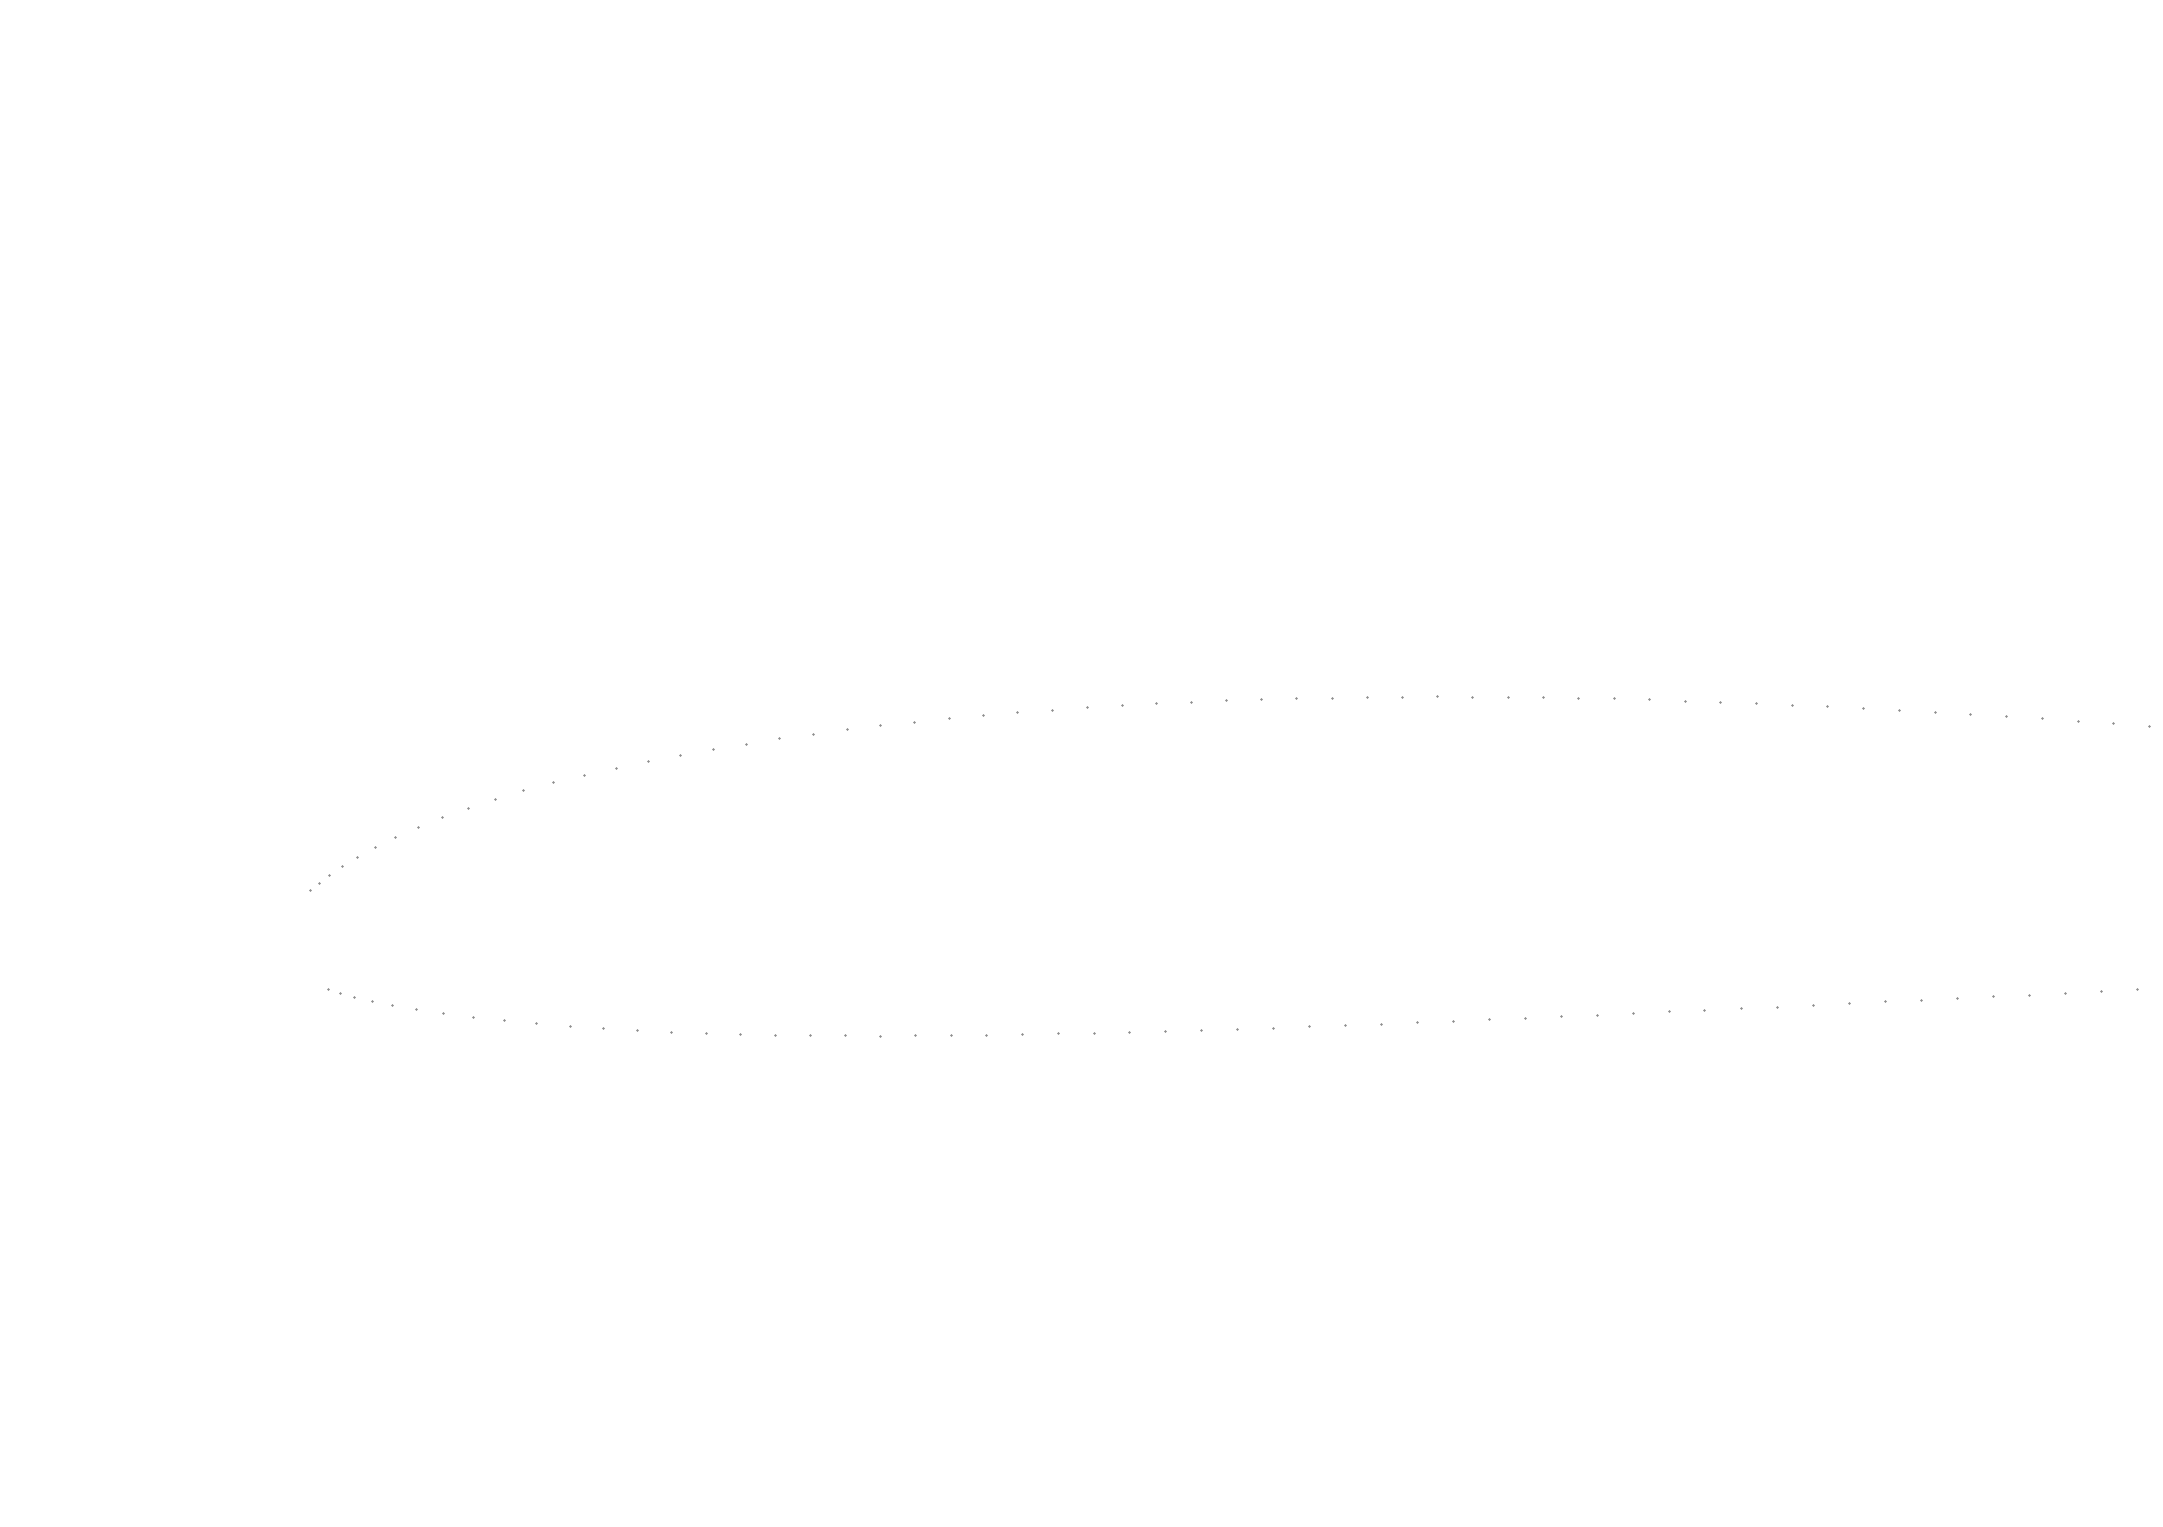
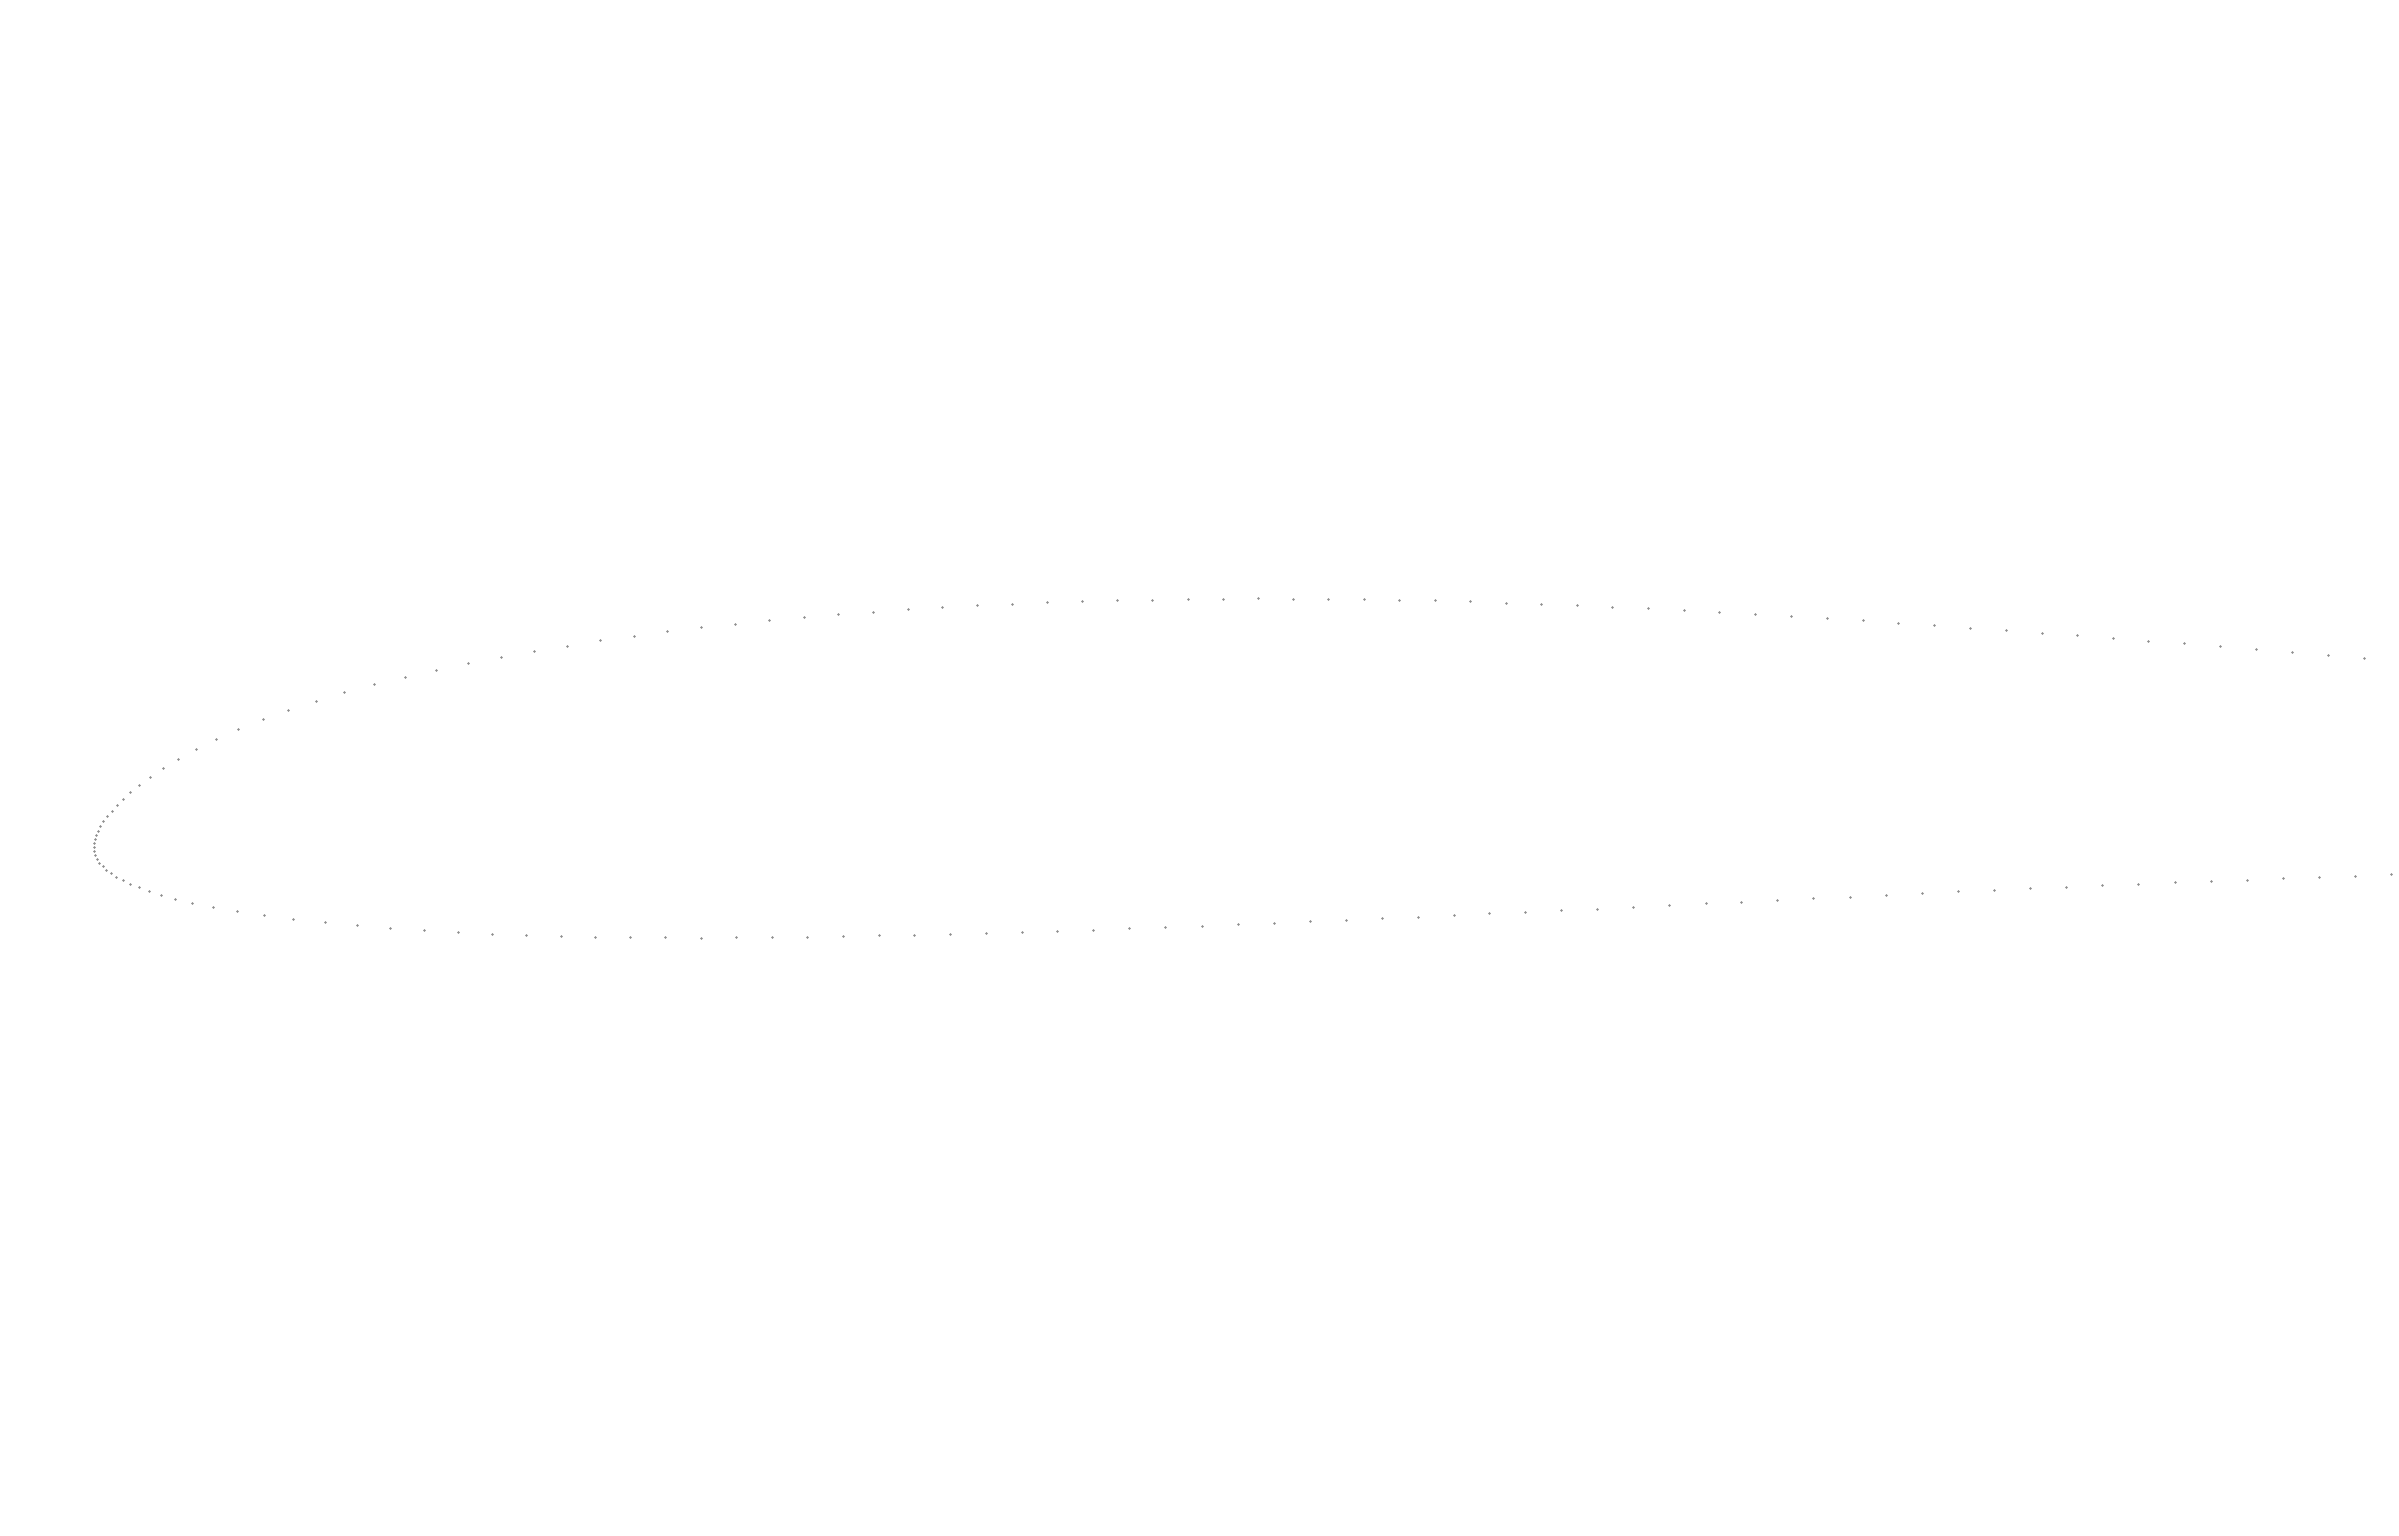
part: (275, 937) -> (96, 839), added

